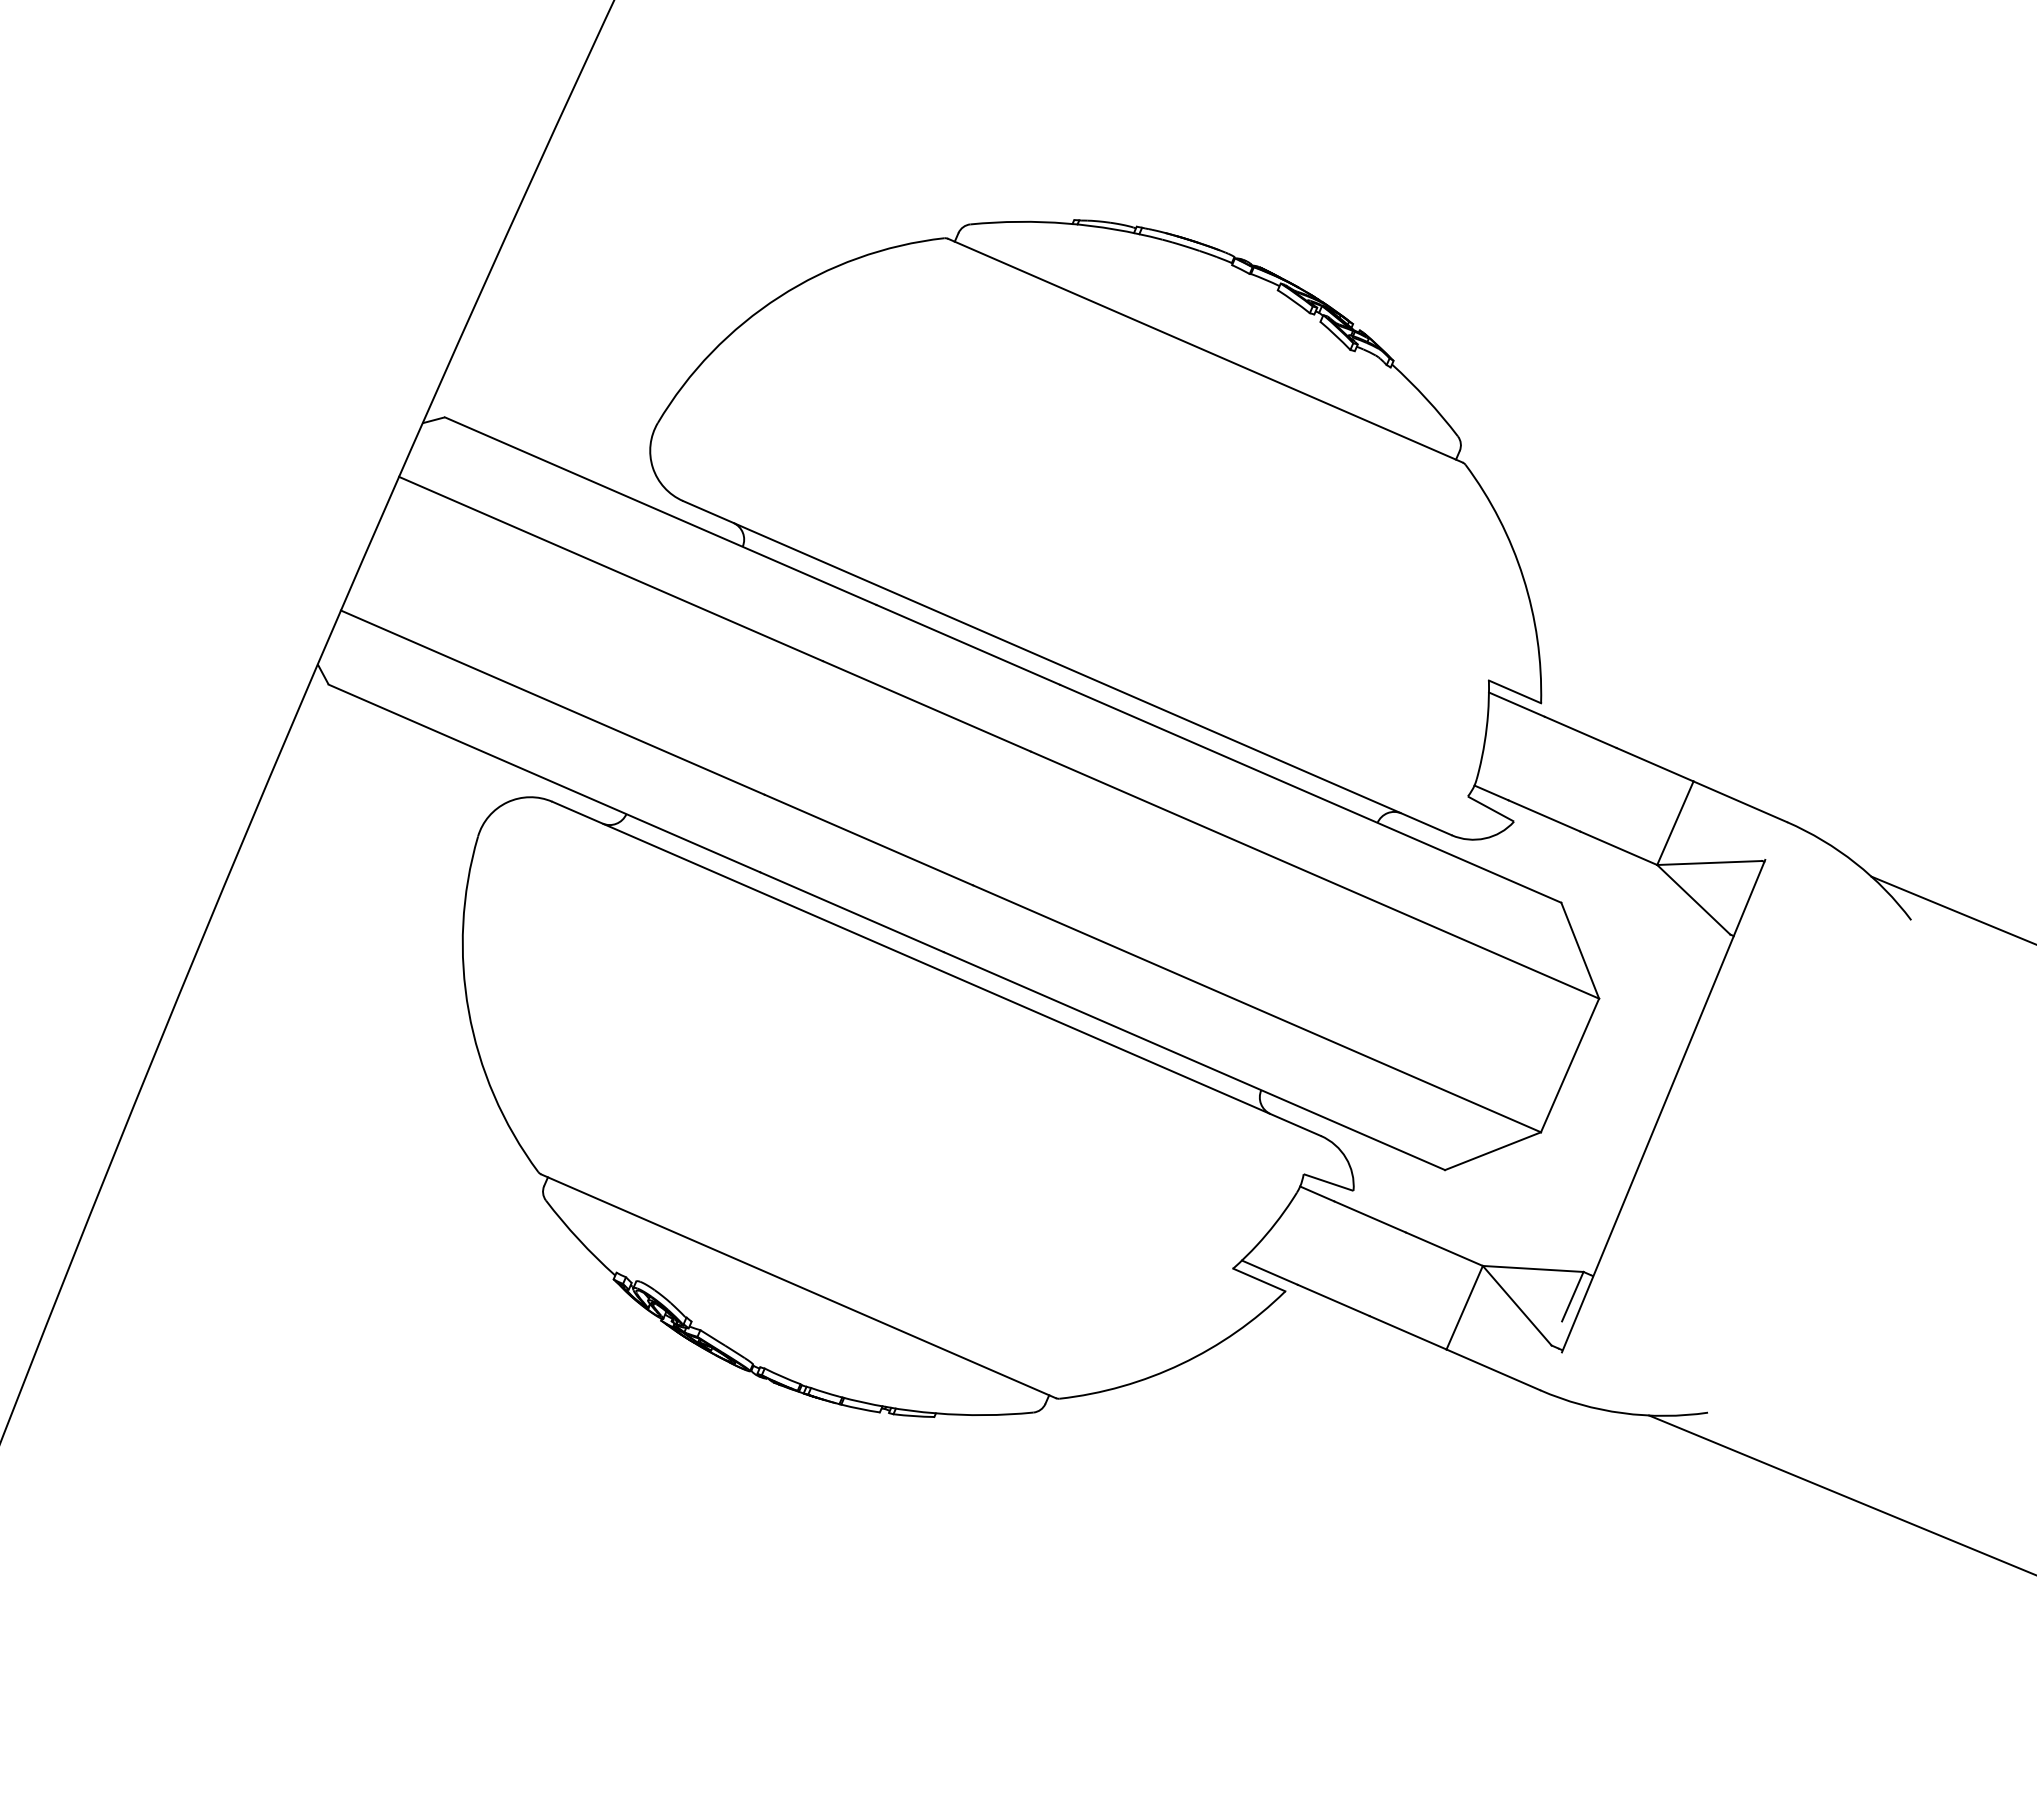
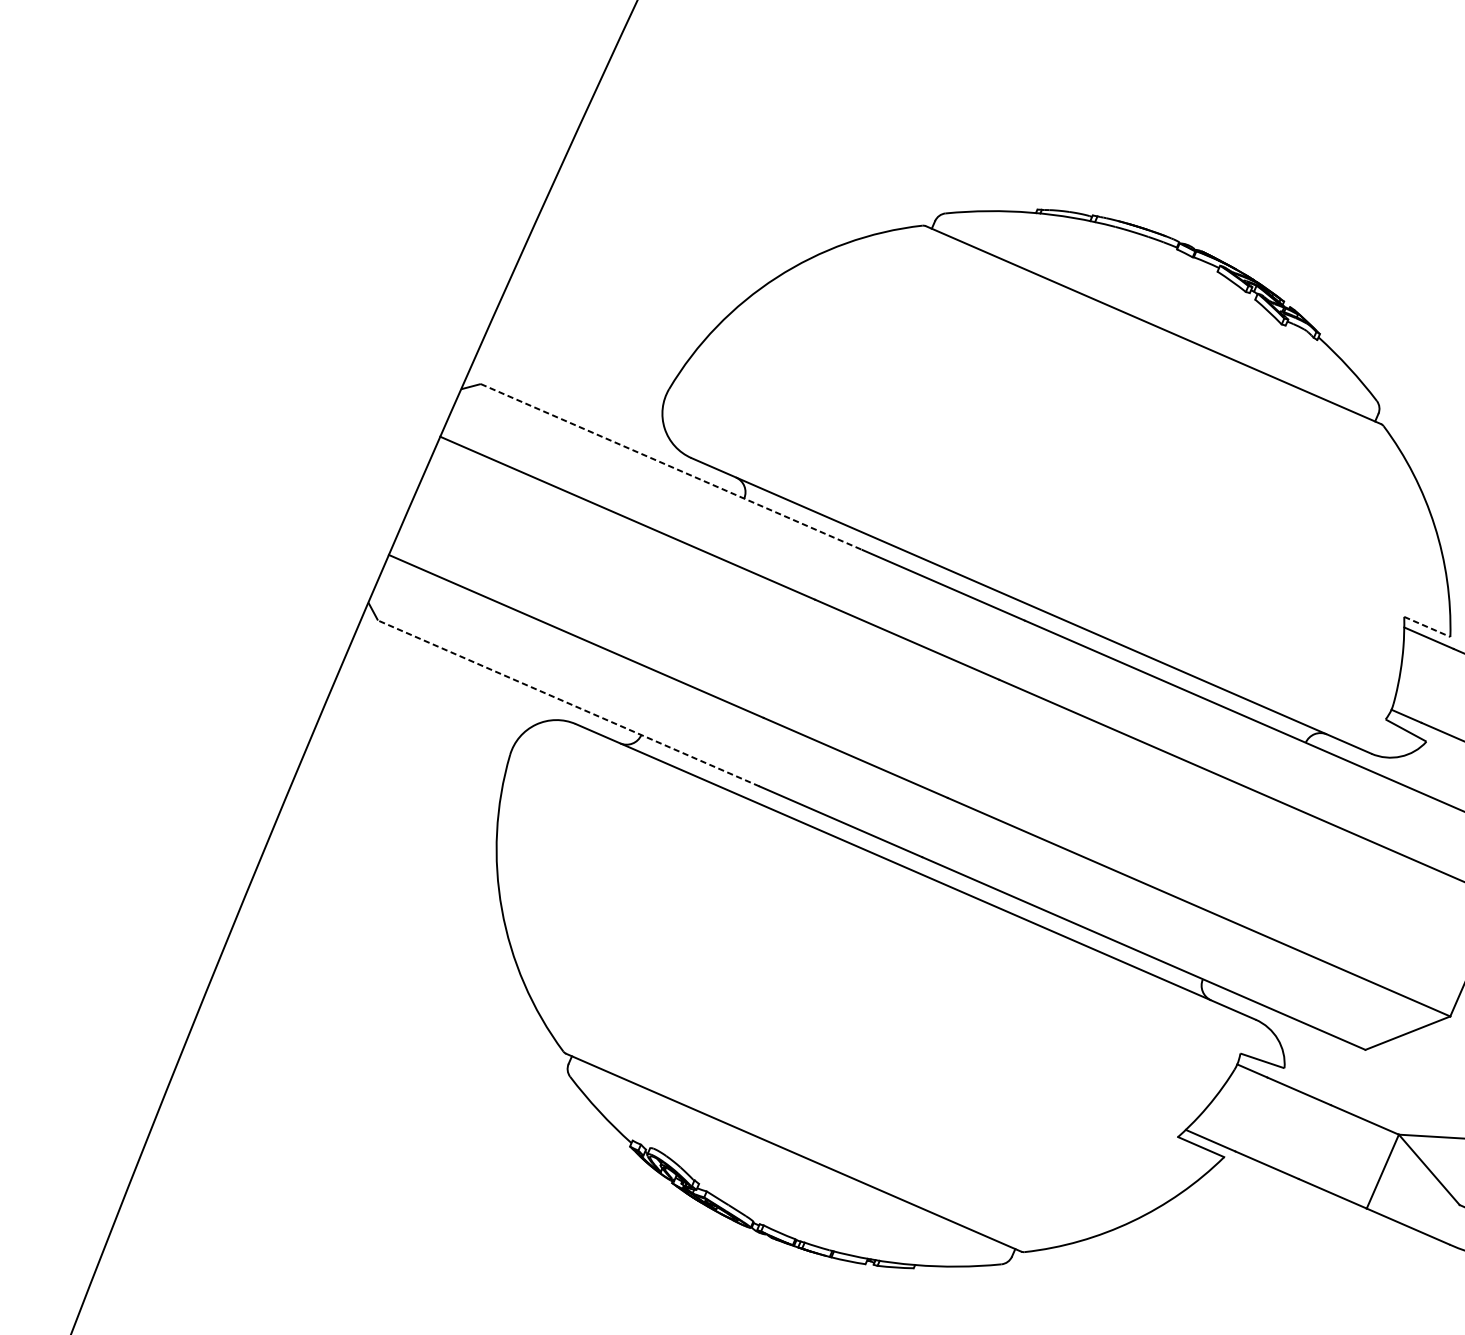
line: (661, 511) -> (672, 467), solid -> dashed
line: (1515, 692) -> (1427, 627), solid -> dashed
line: (543, 778) -> (568, 703), solid -> dashed

